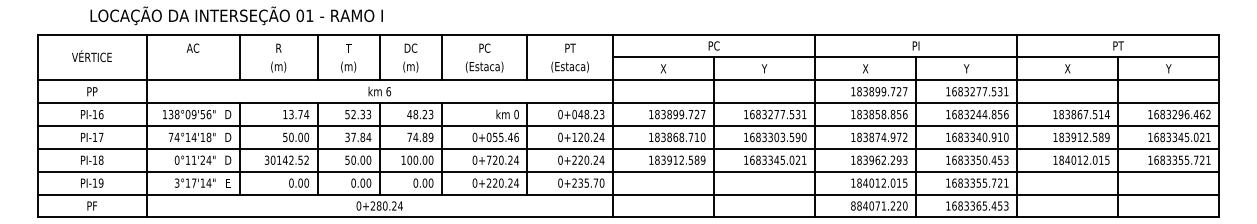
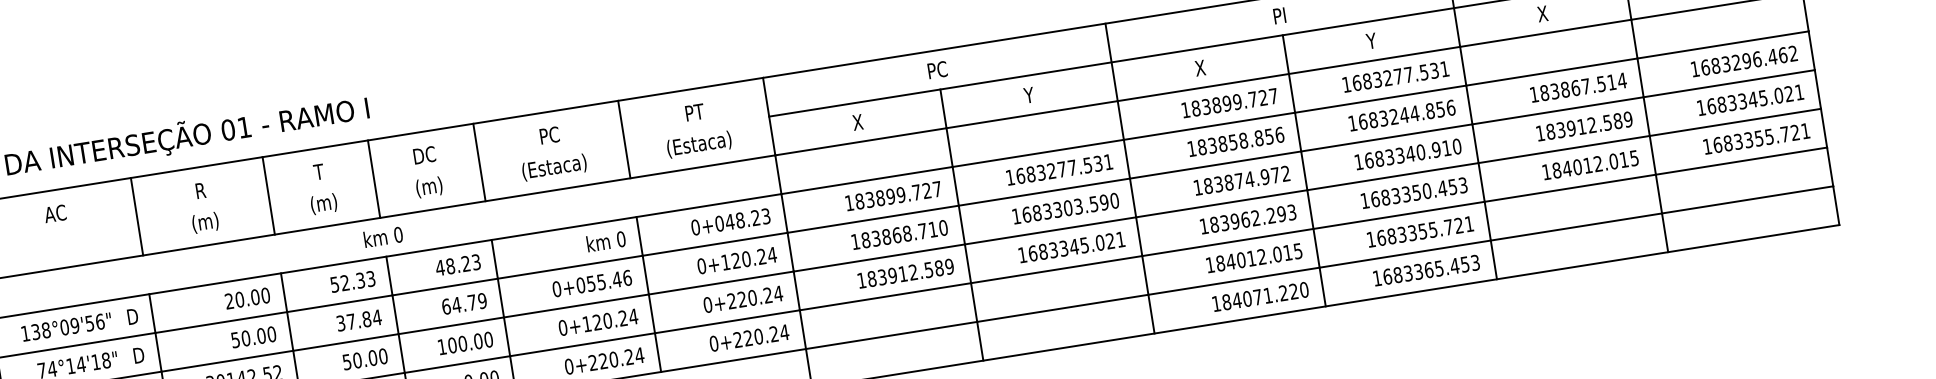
text: (388, 91) -> (398, 234), 6 -> 0
text: (296, 114) -> (248, 298), 13.74 -> 20.00
text: (417, 137) -> (459, 304), 74.89 -> 64.79
text: (489, 159) -> (587, 322), 0+720.24 -> 0+120.24
text: (591, 182) -> (766, 334), 0+235.70 -> 0+220.24
text: (853, 205) -> (1216, 302), 884071.220 -> 184071.220

